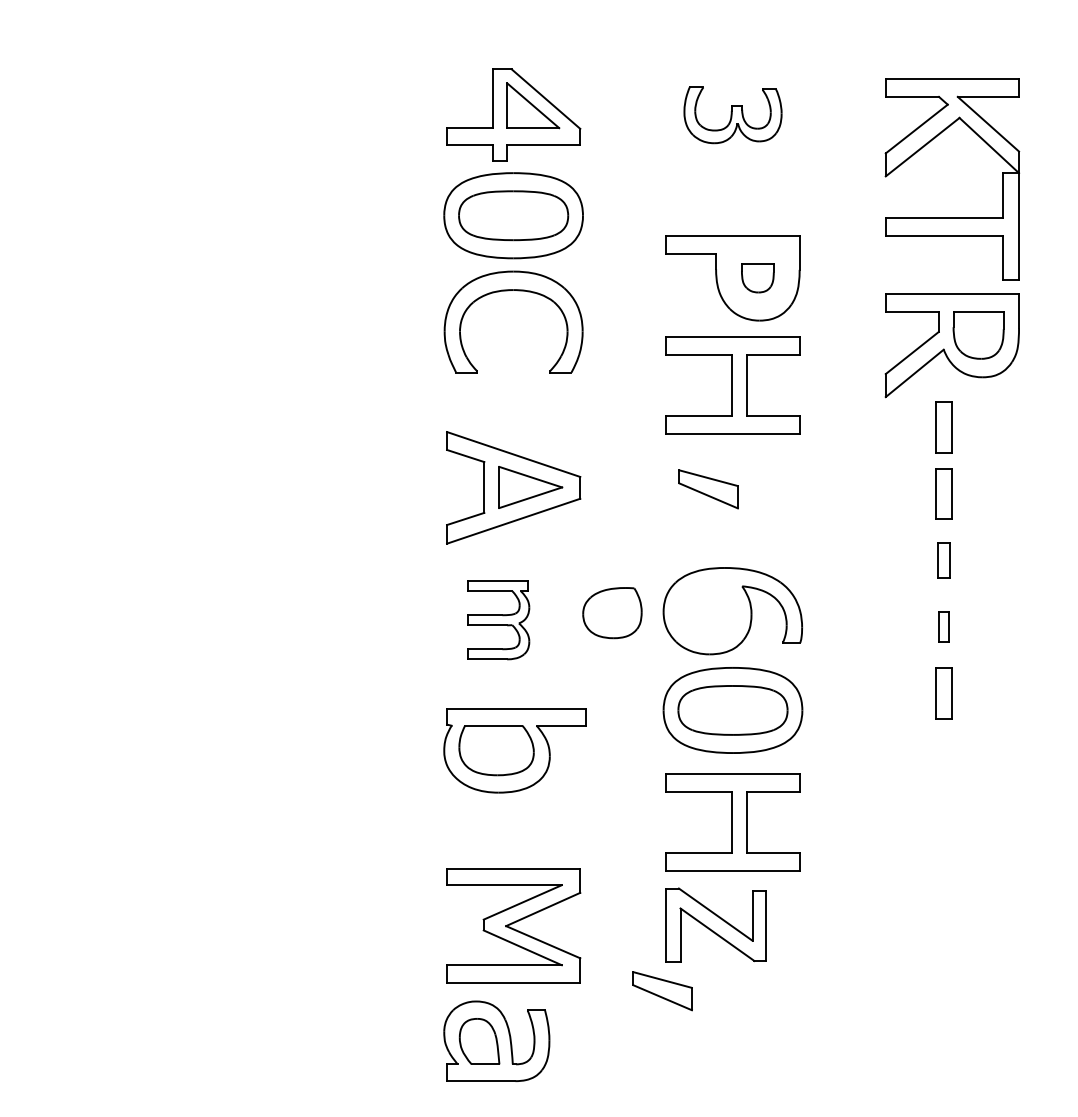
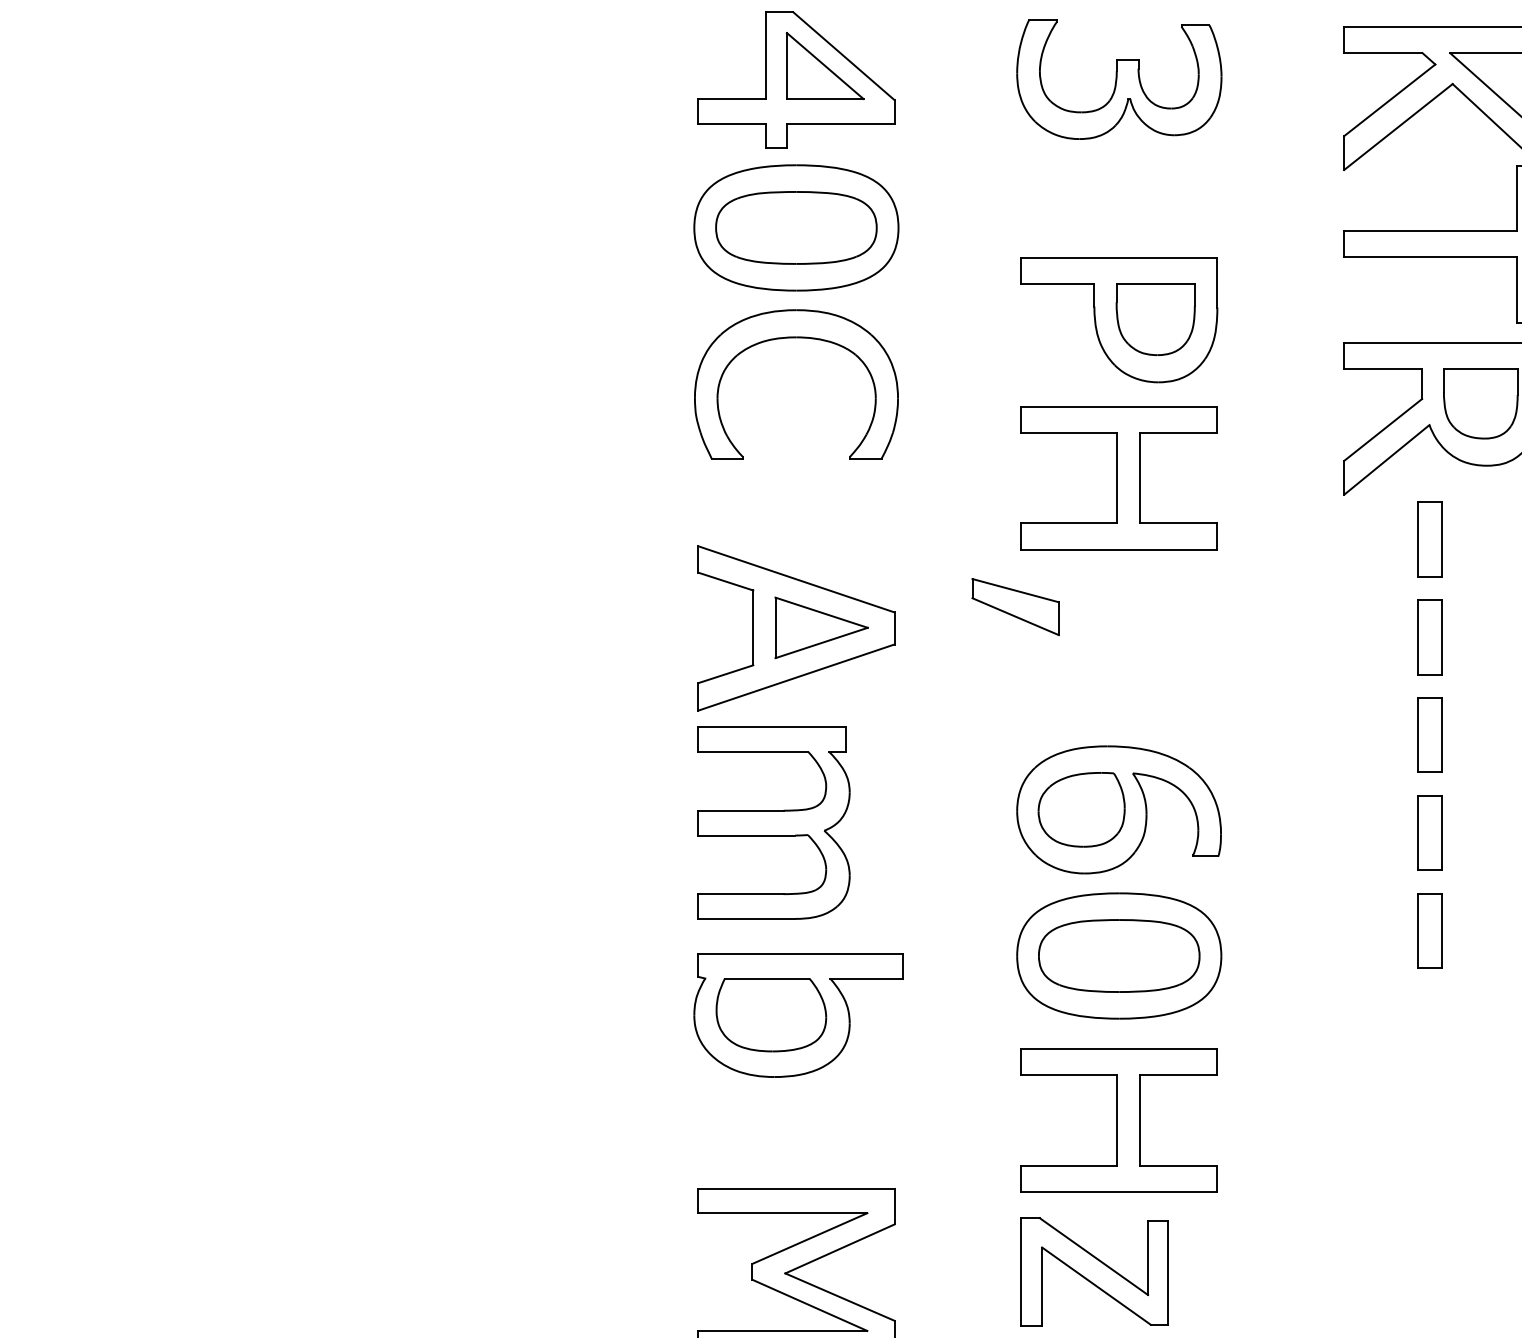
part: (732, 114) -> (1118, 78), size x1.43
part: (757, 277) -> (1155, 318), size x1.67
part: (708, 489) -> (1015, 607), moved
part: (943, 560) -> (1429, 735), size x1.43
part: (612, 613) -> (1081, 810), moved
part: (498, 620) -> (774, 823), size x1.67
part: (943, 626) -> (1429, 832), size x1.67

